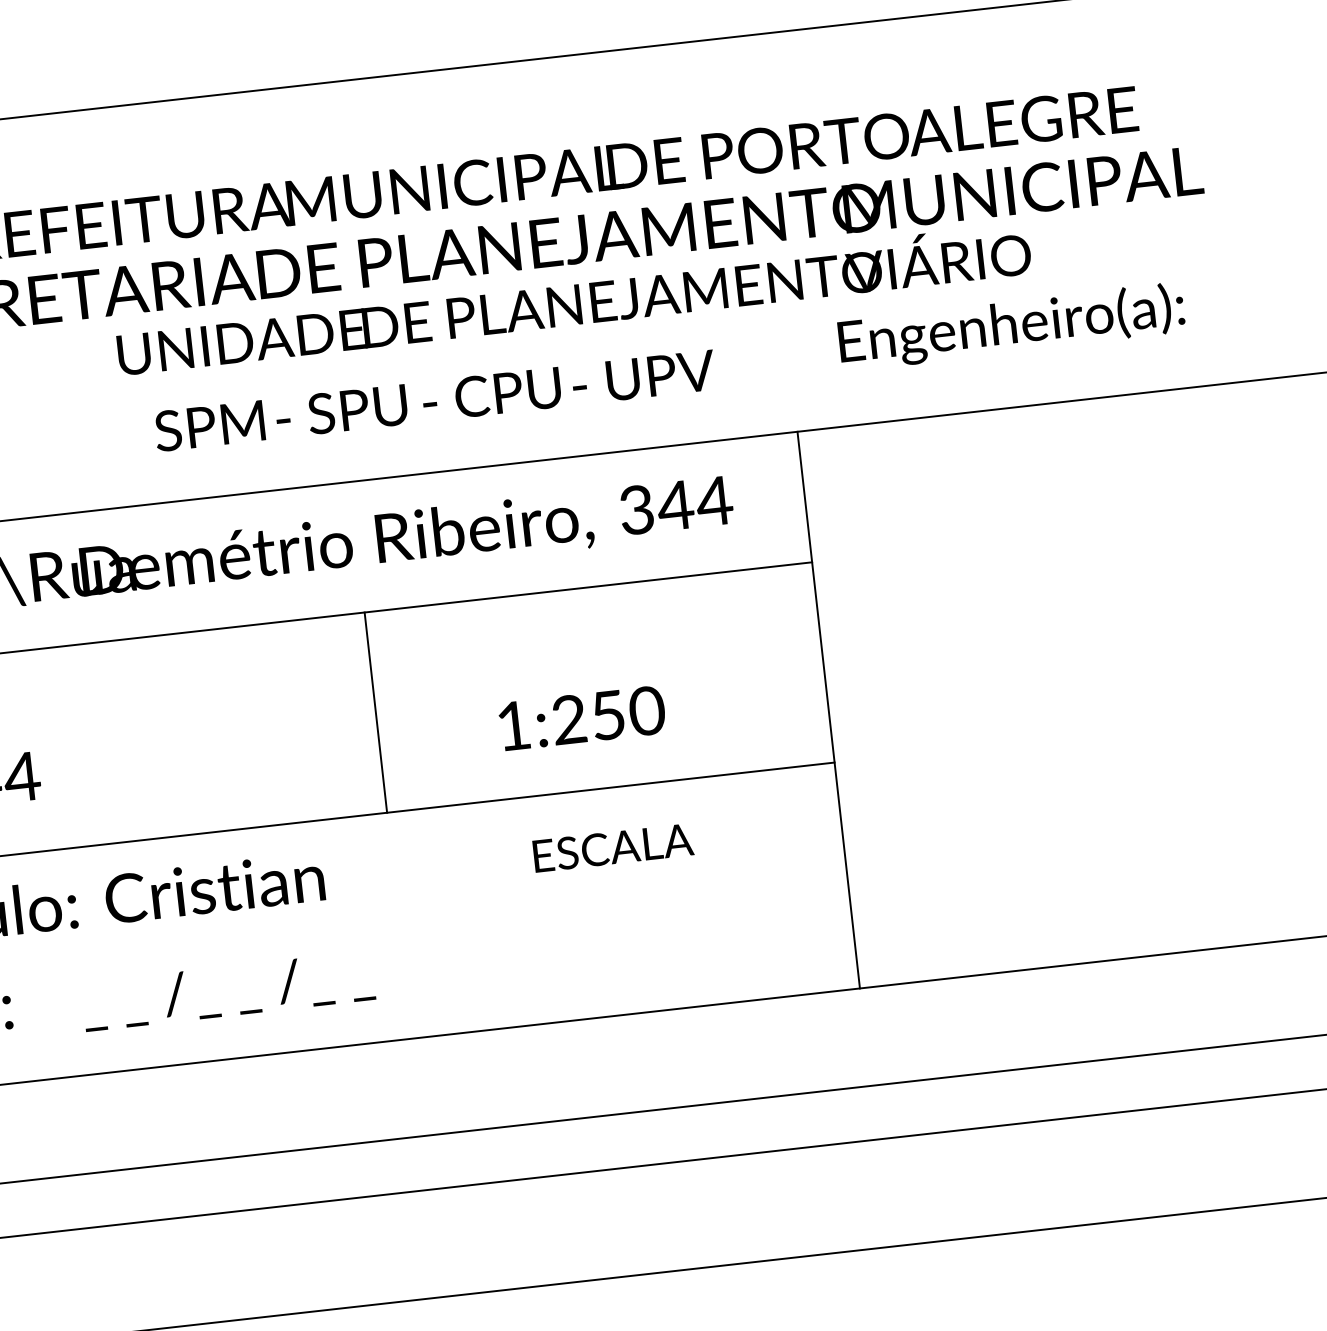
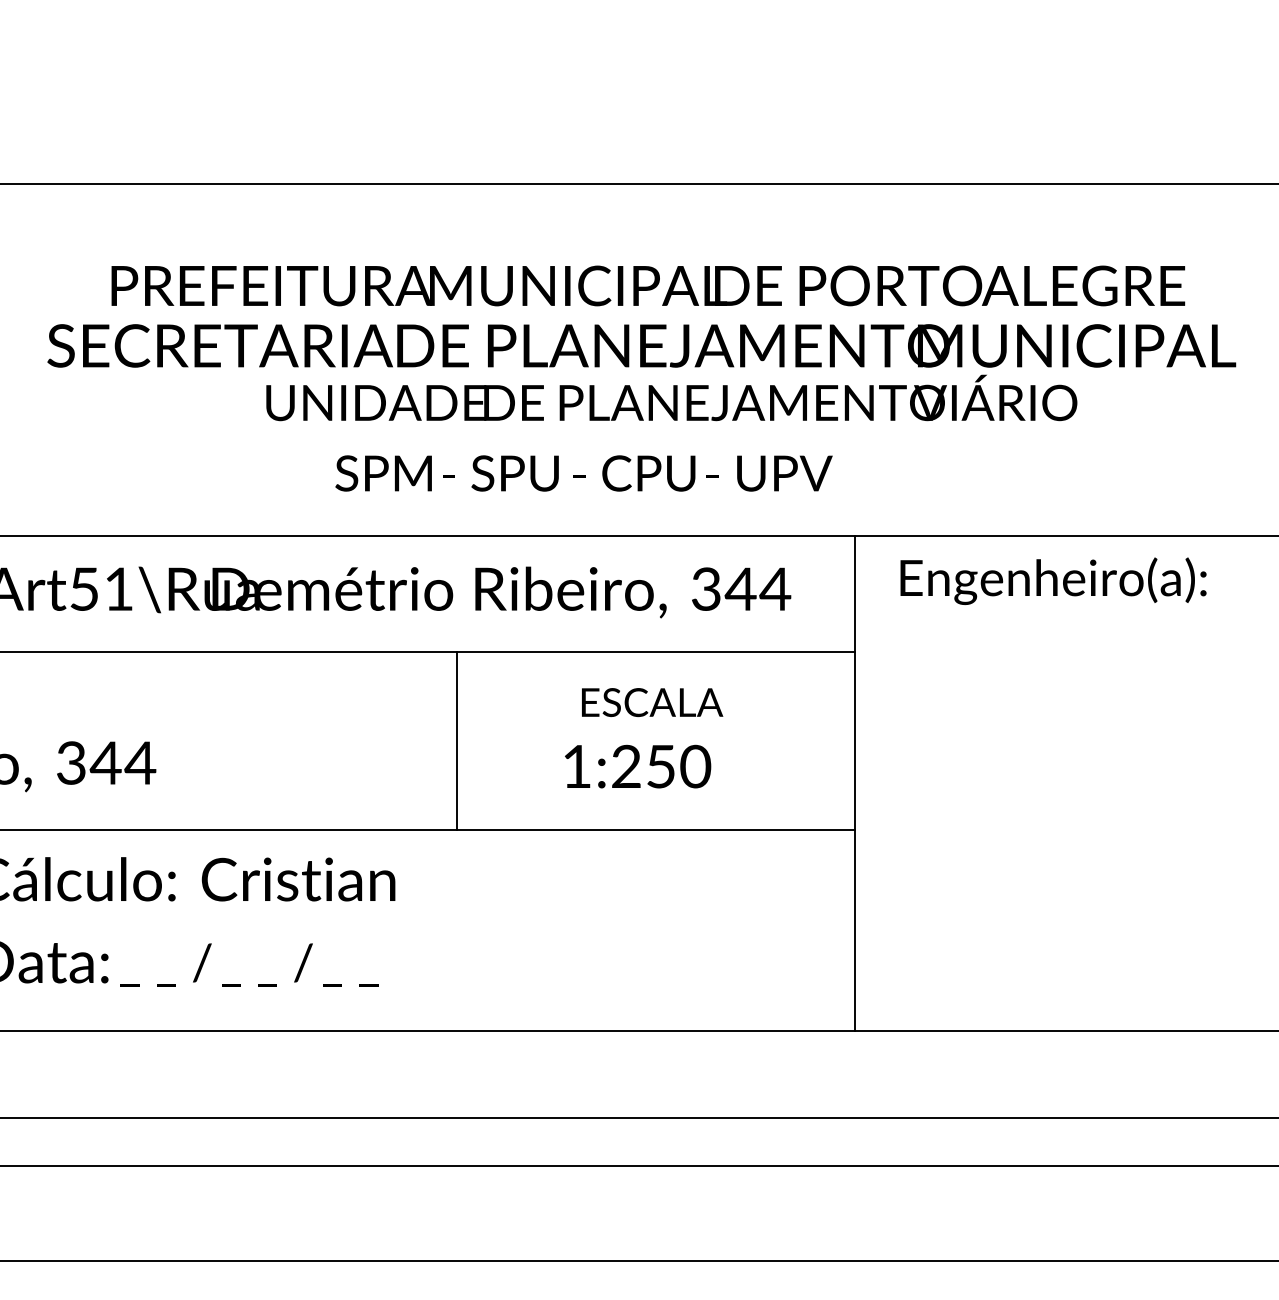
text: (1011, 325) -> (1053, 580), moved
text: (434, 400) -> (583, 473), moved
text: (613, 847) -> (652, 702), moved
text: (228, 990) -> (249, 964), moved

